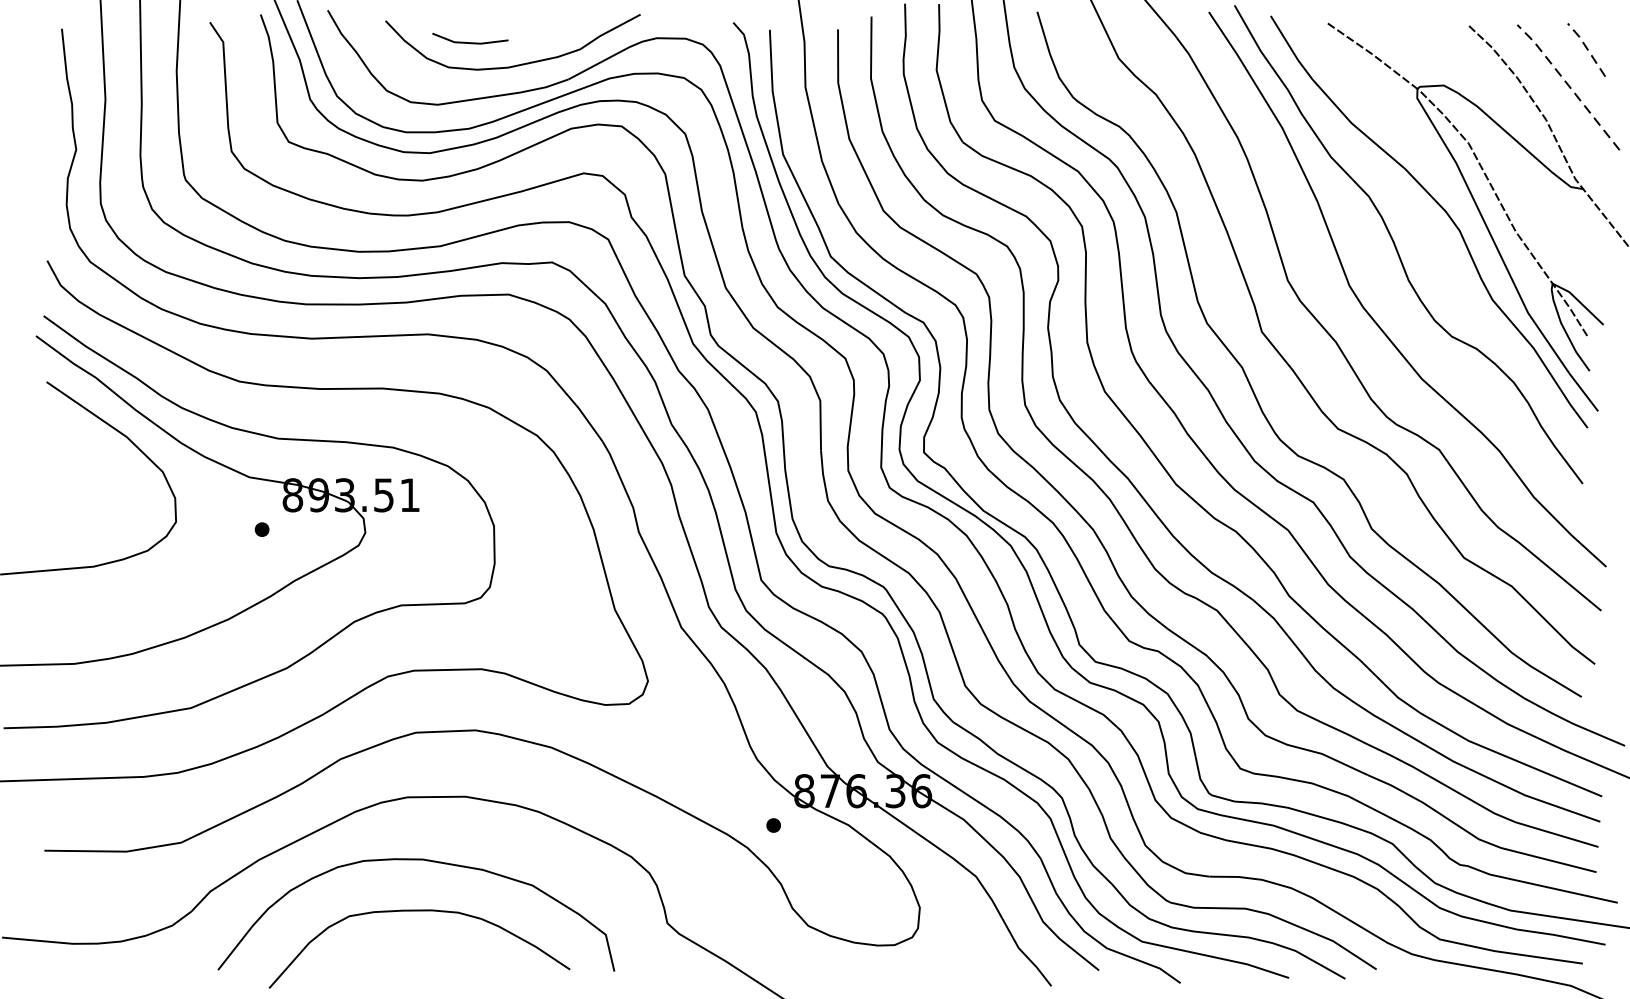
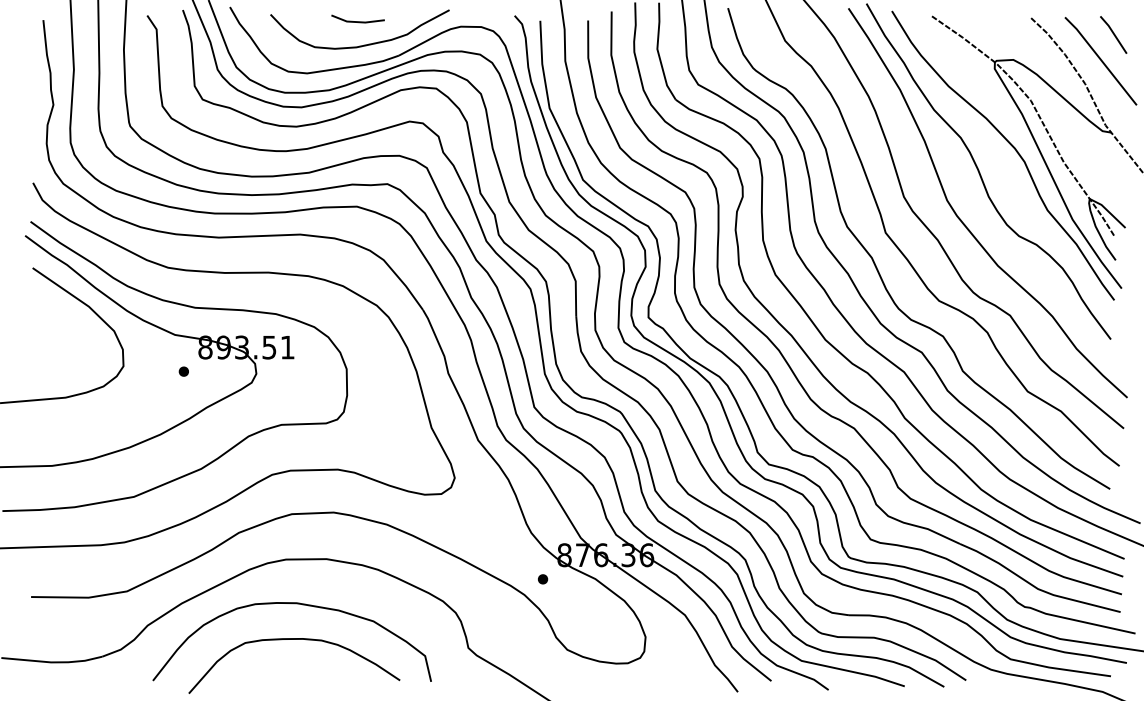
line: (469, 42) -> (357, 21), moved
line: (1586, 47) -> (1113, 33), dashed -> solid
line: (1569, 86) -> (1101, 60), dashed -> solid

